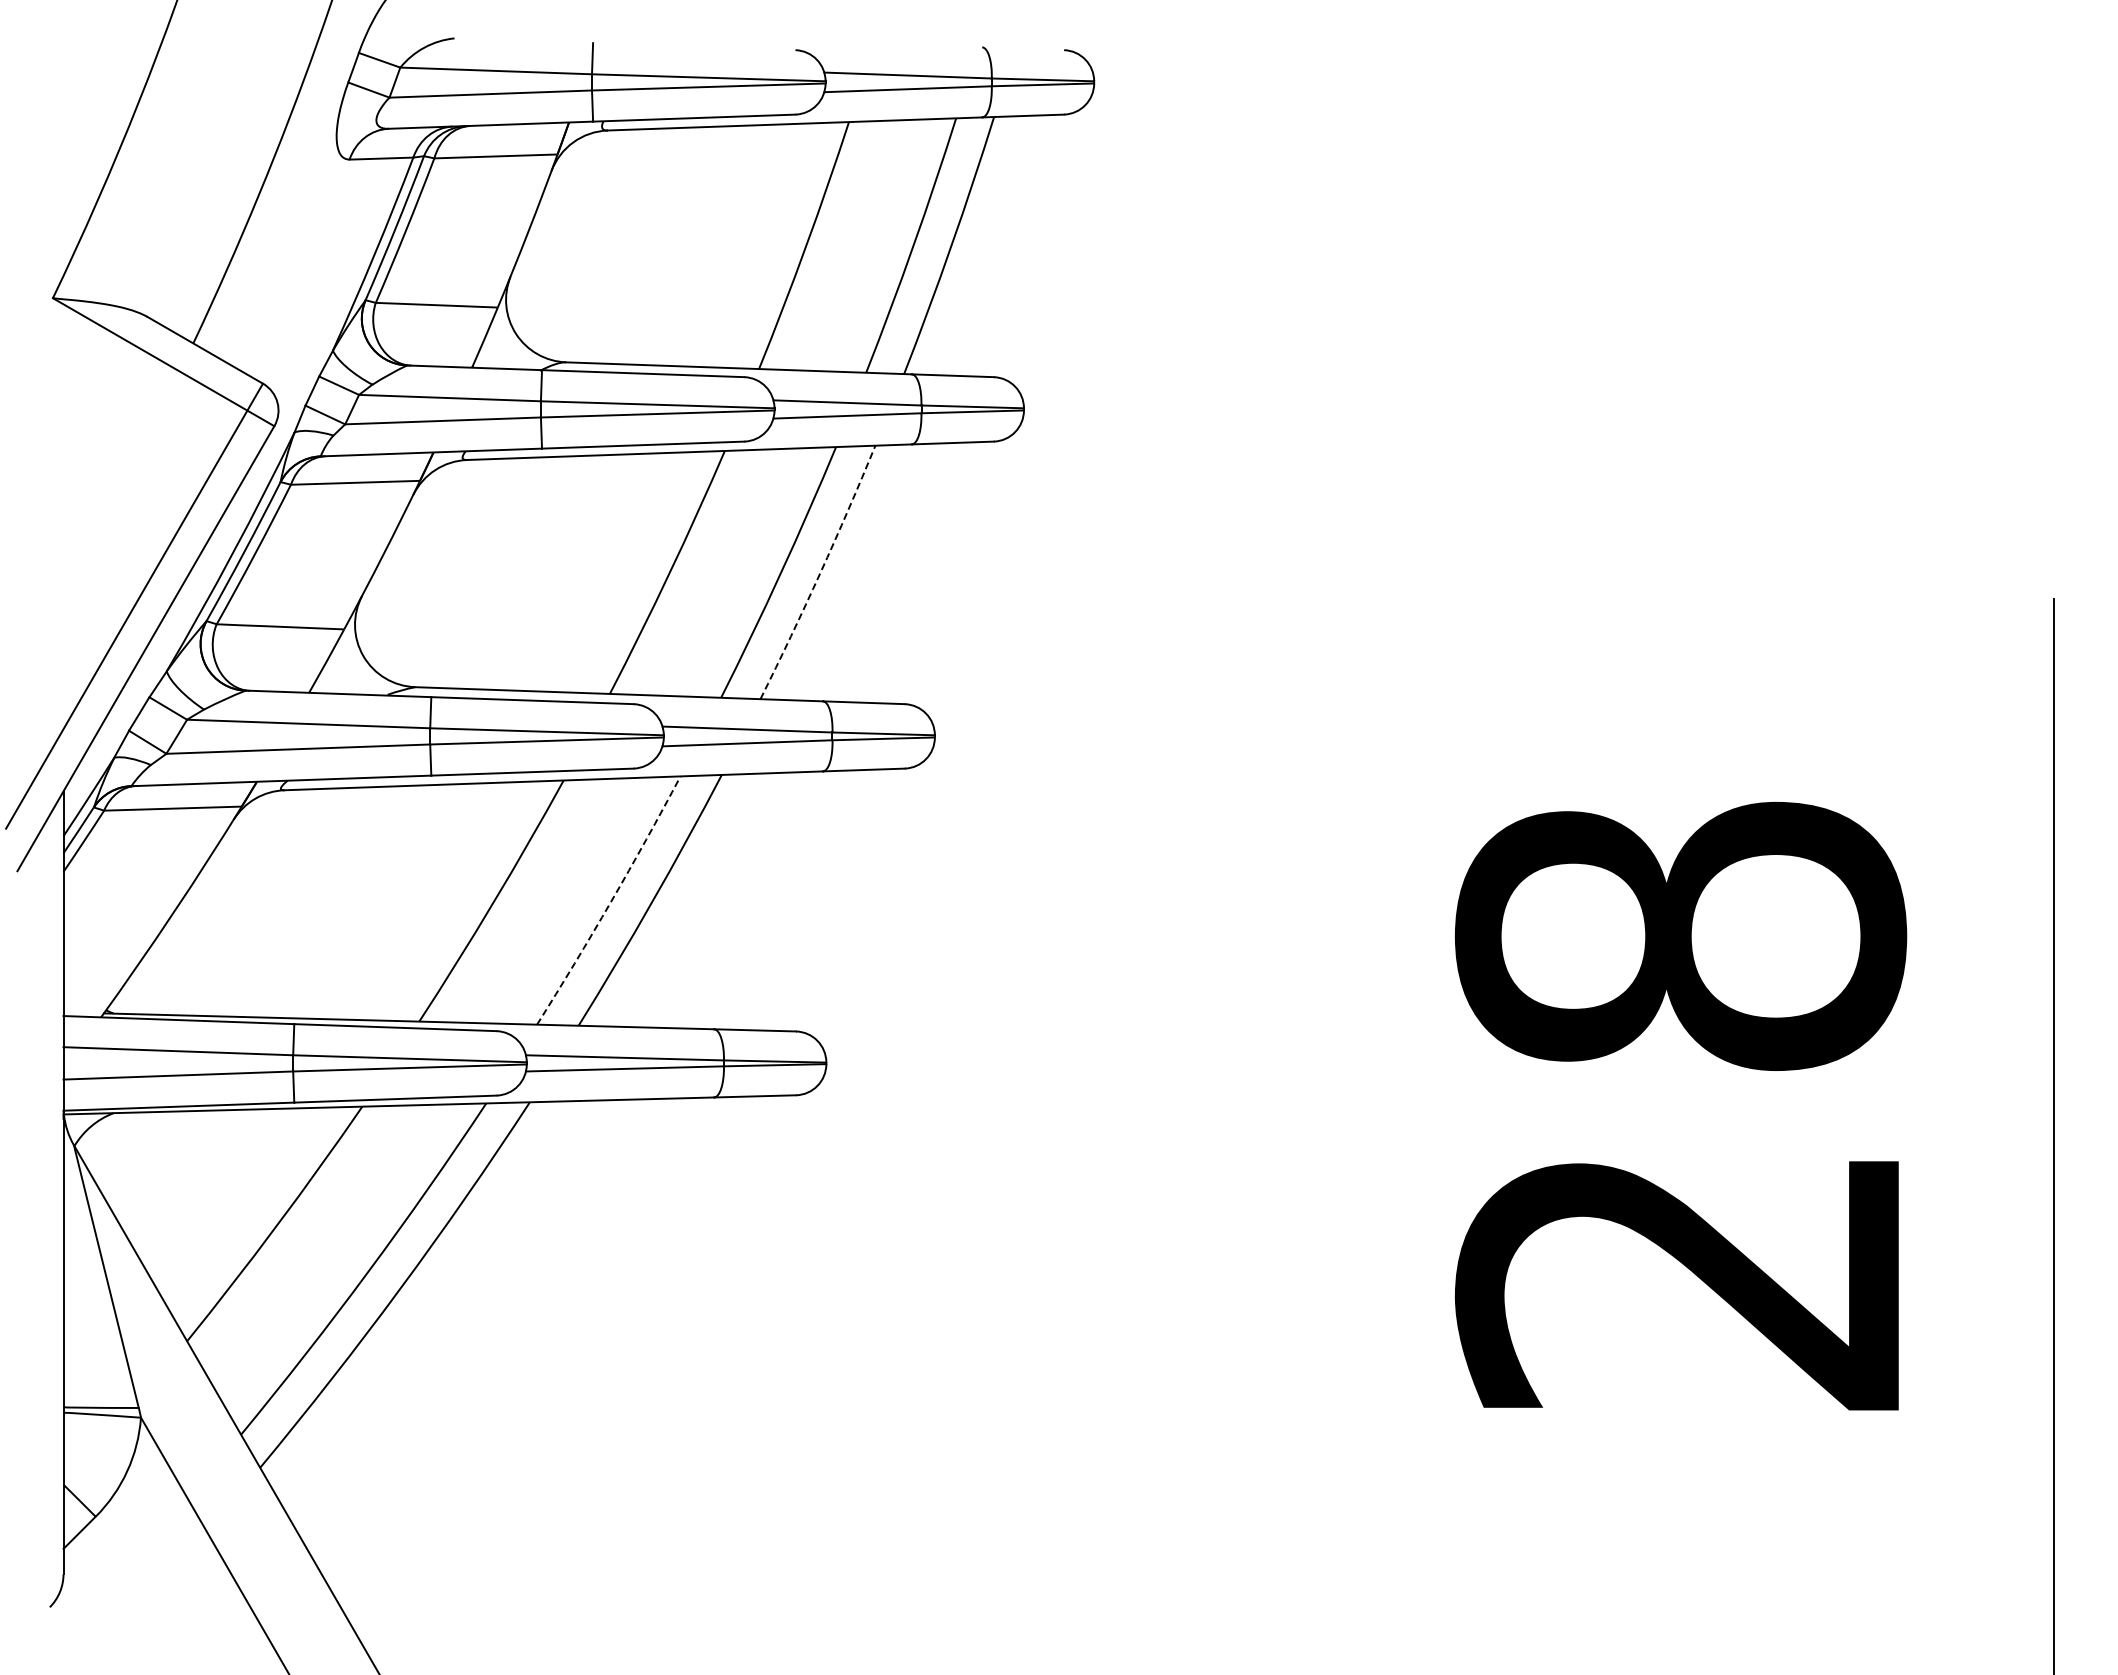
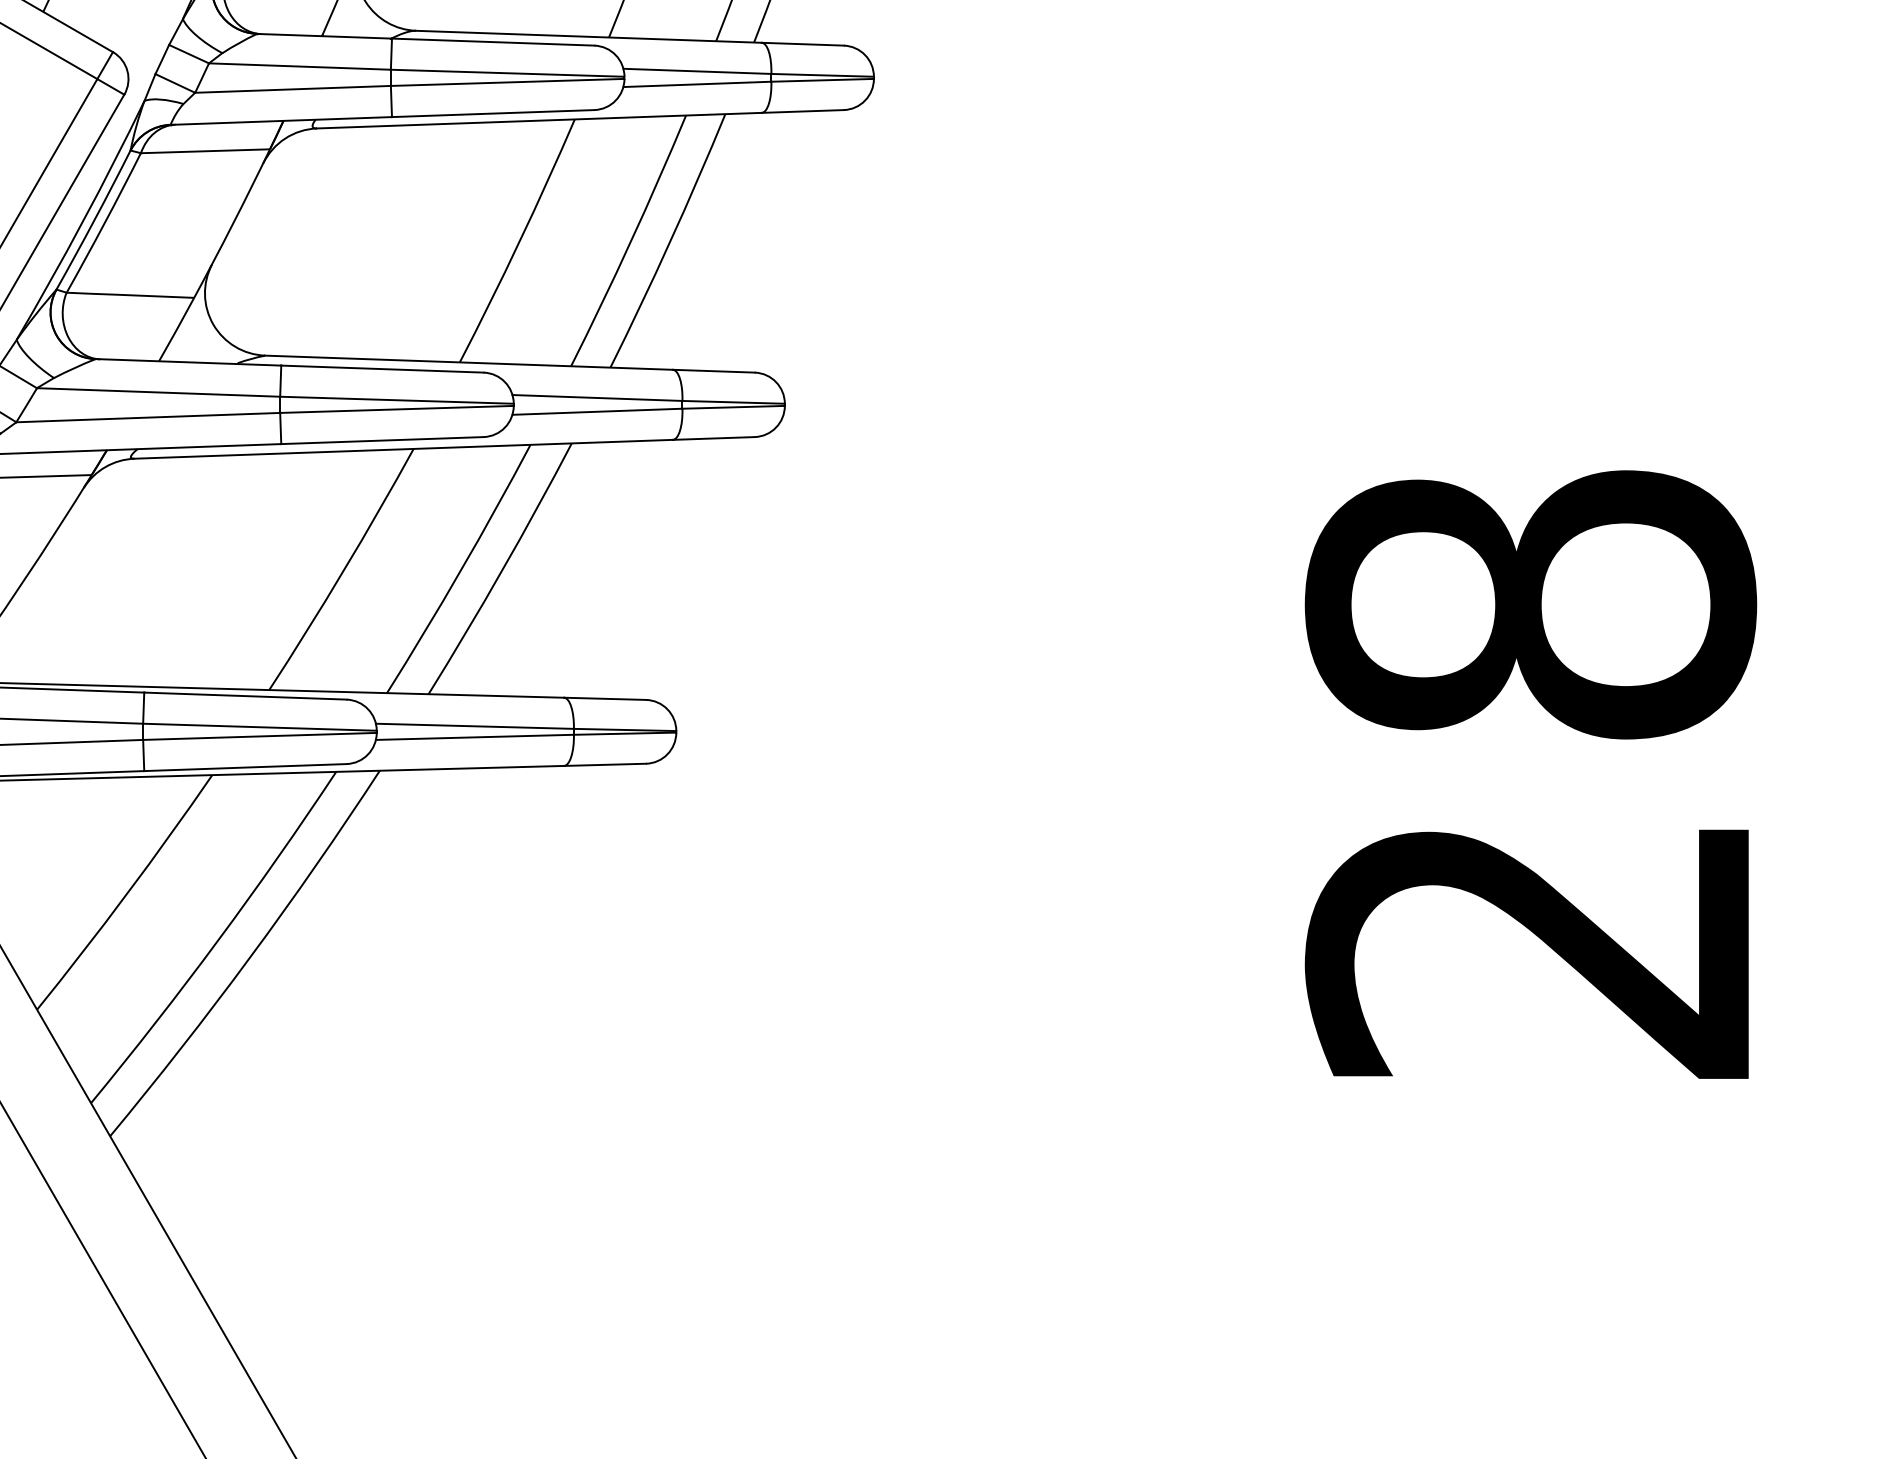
arc: (820, 573) -> (670, 241), dashed -> solid
arc: (611, 901) -> (461, 569), dashed -> solid

